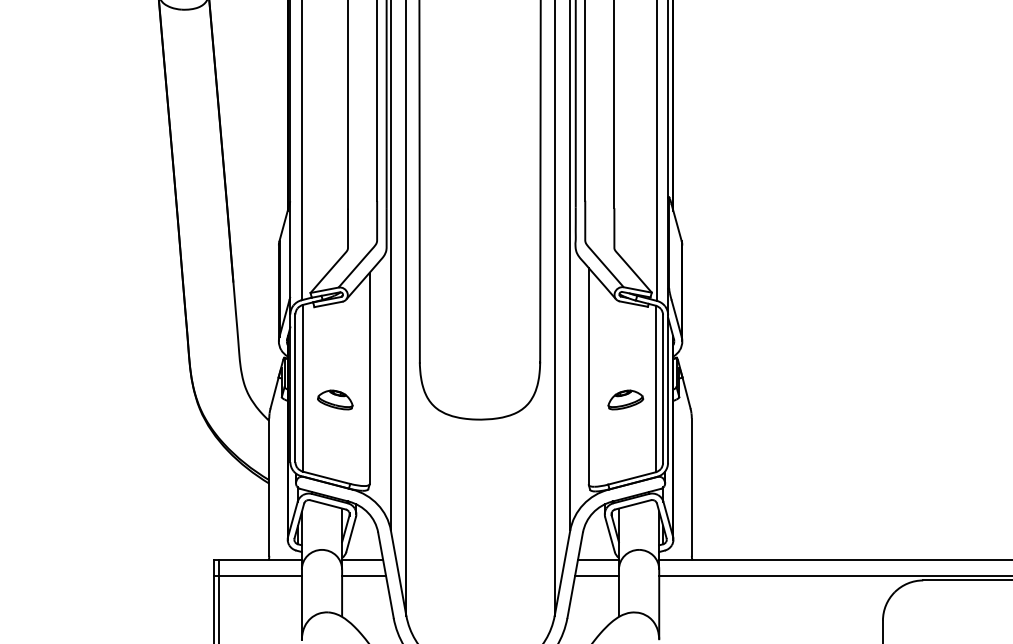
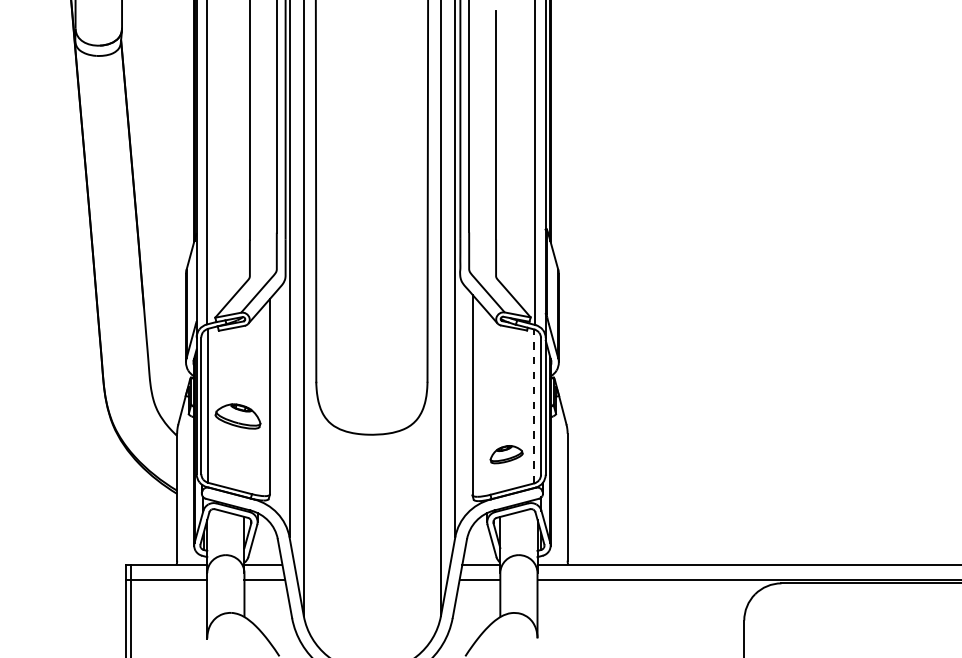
line: (655, 389) -> (534, 406), solid -> dashed
part: (335, 399) -> (238, 416), size x1.4
part: (625, 399) -> (506, 454), moved

